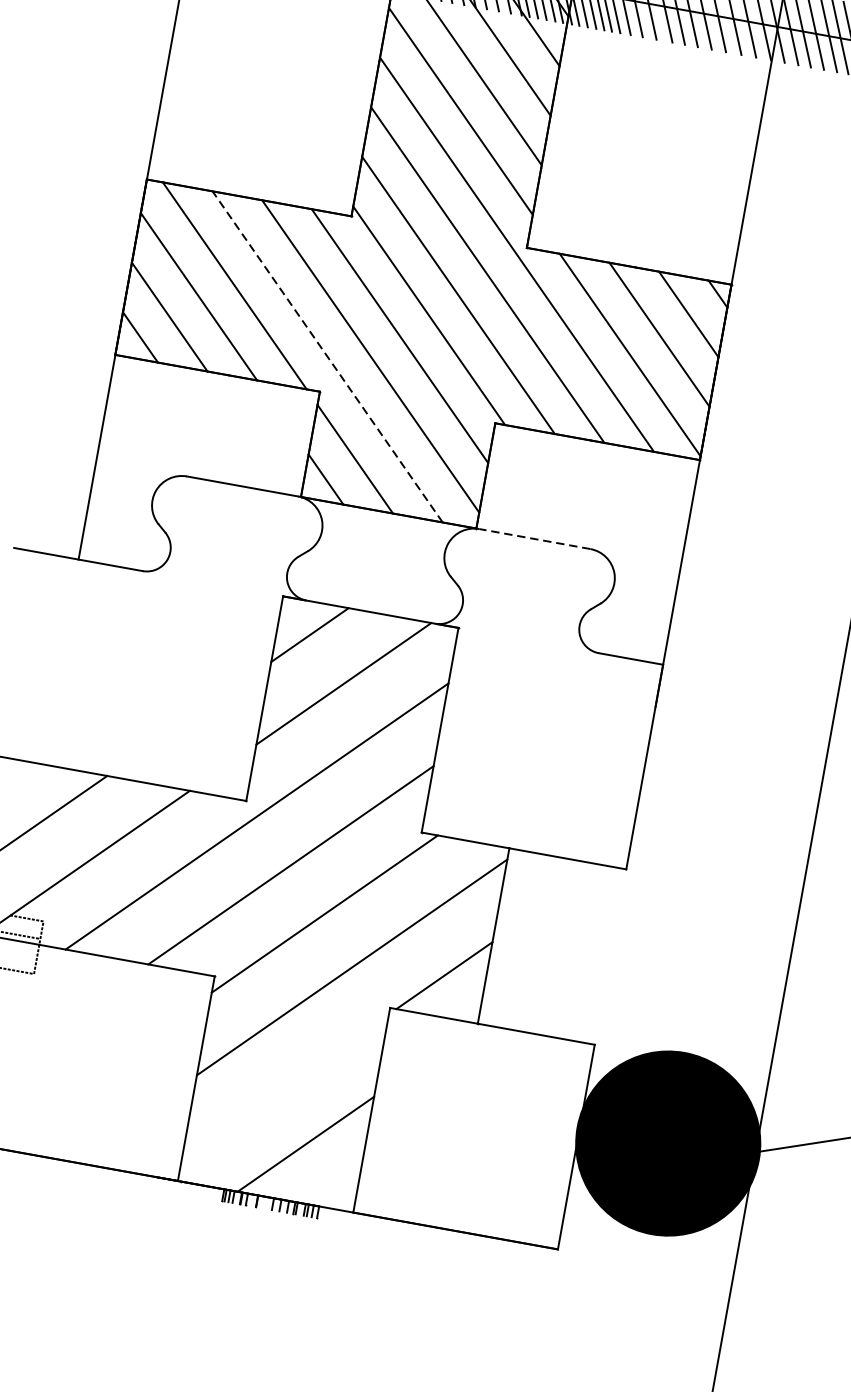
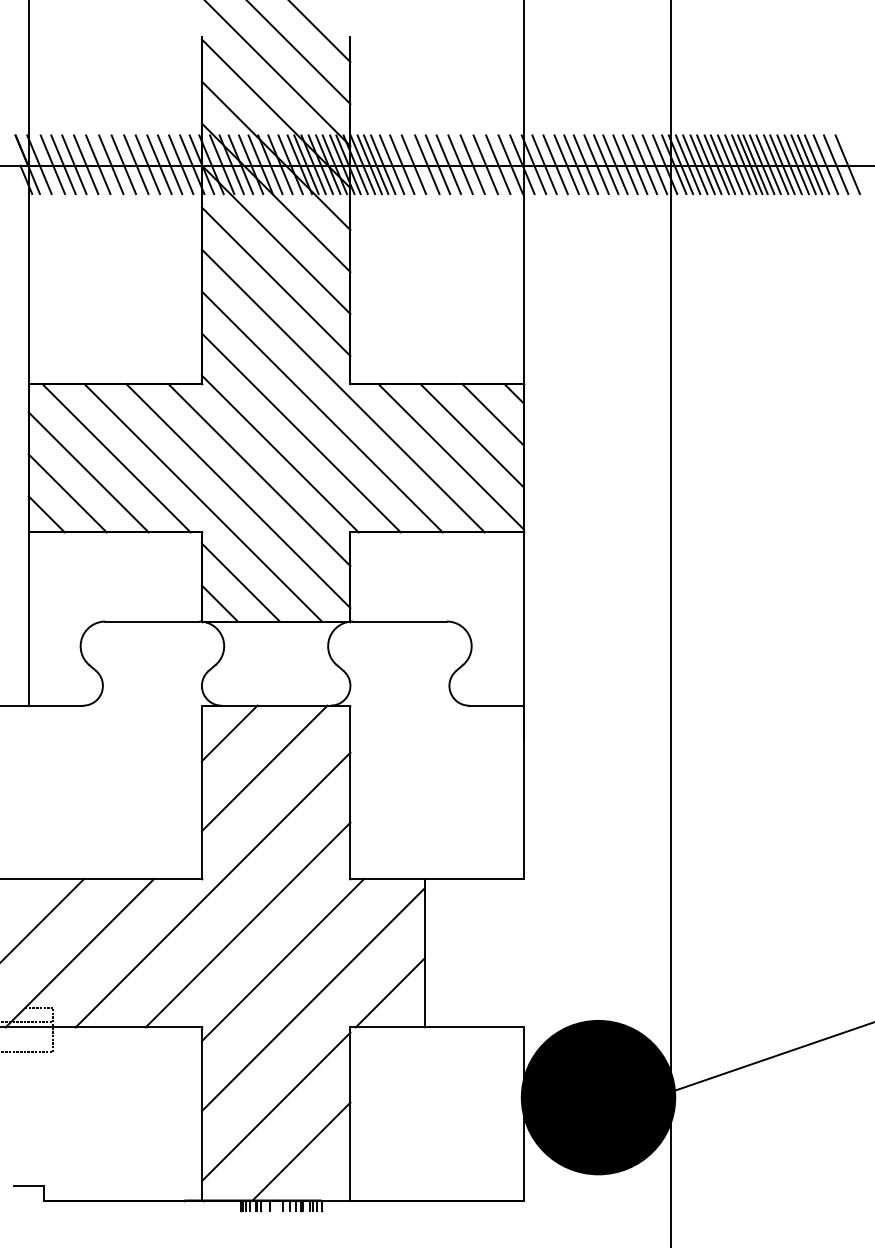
line: (326, 356) -> (202, 502), dashed -> solid
line: (534, 538) -> (399, 621), dashed -> solid
line: (284, 1085) -> (275, 1106), added

